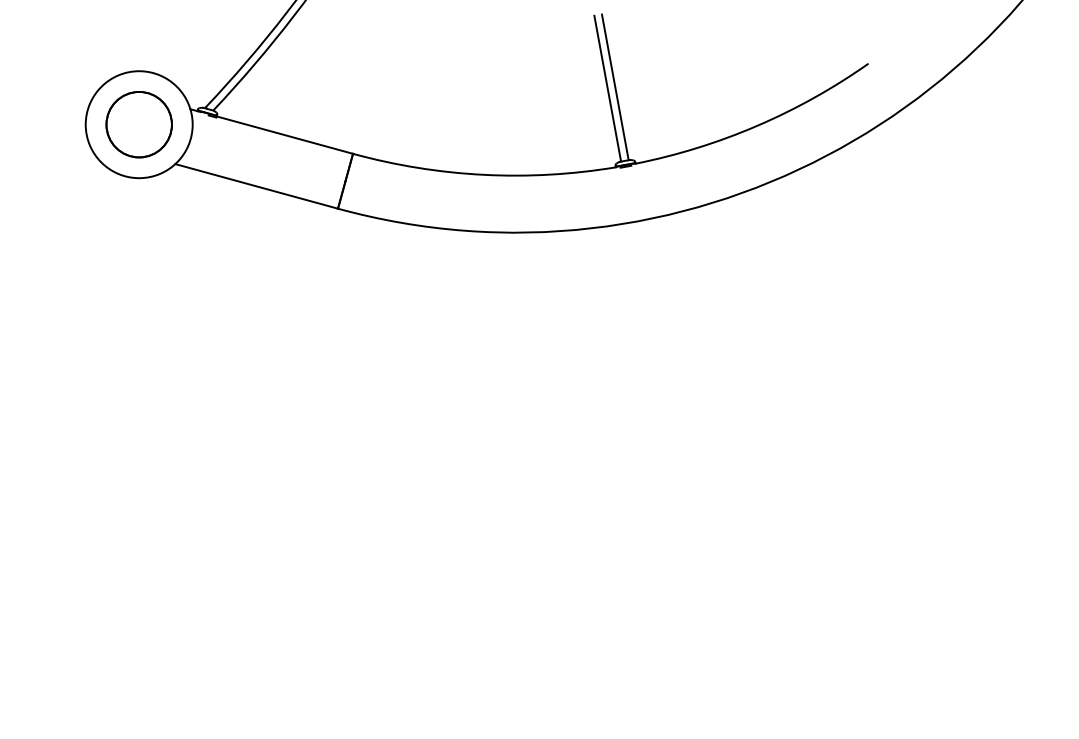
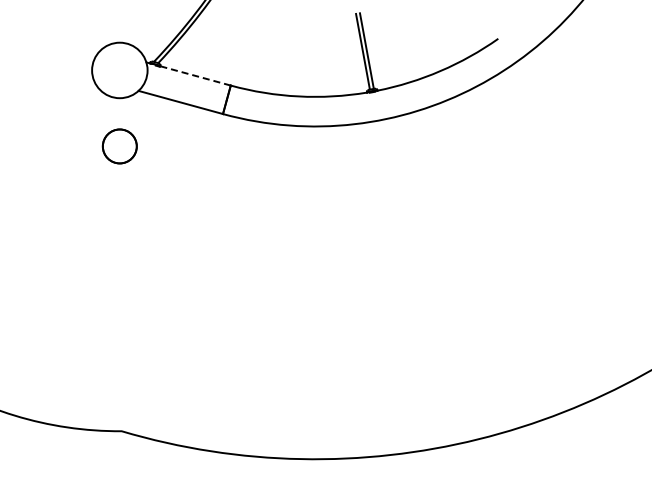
part: (138, 124) -> (119, 146), moved
line: (285, 134) -> (195, 75), solid -> dashed

